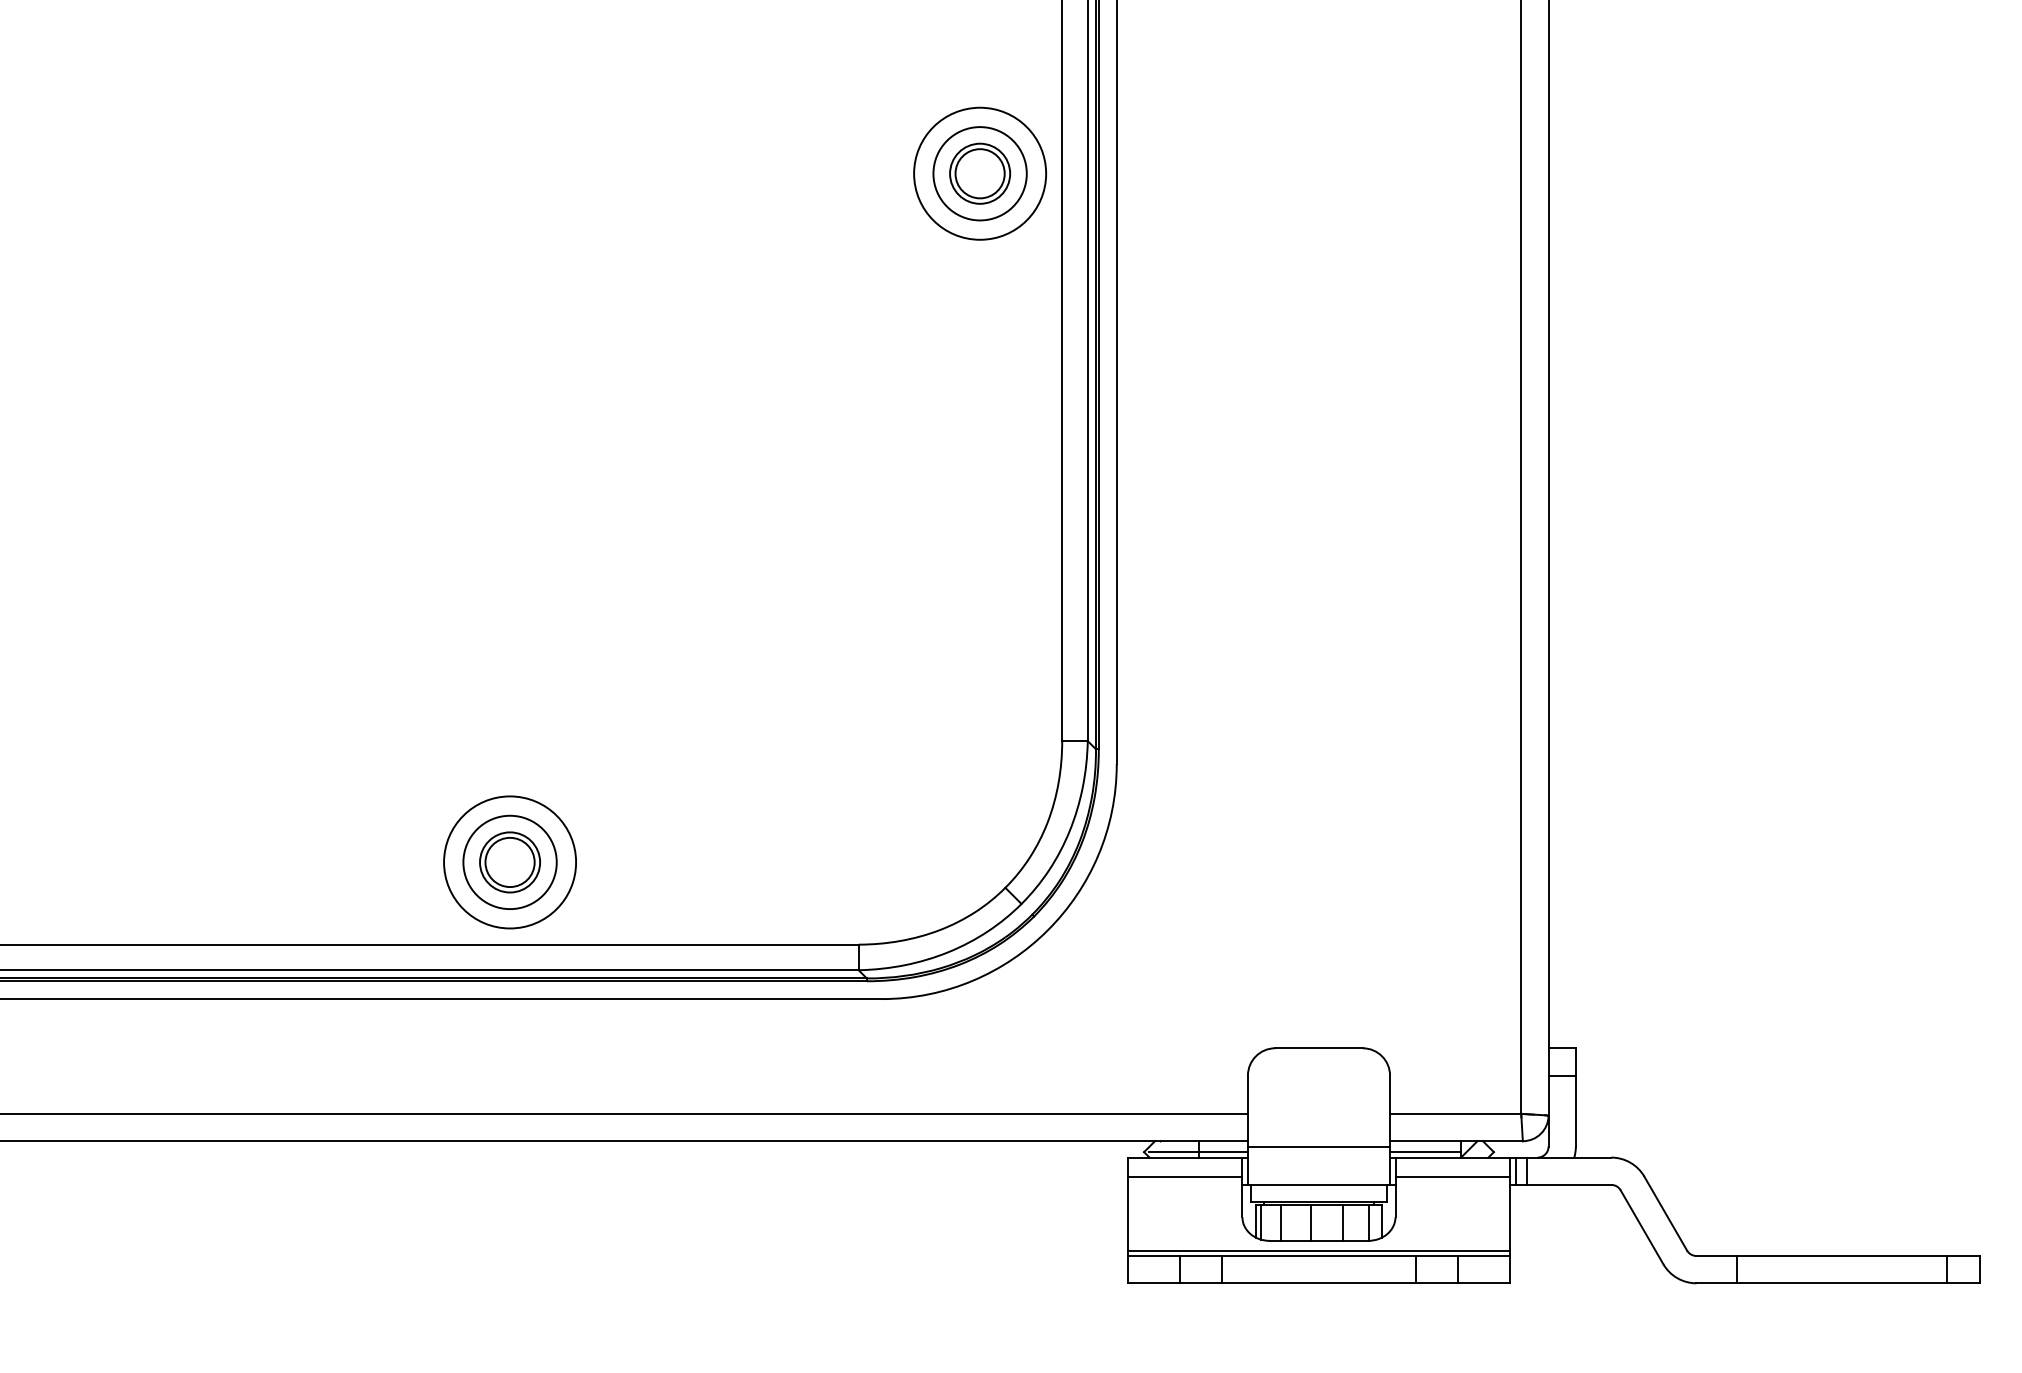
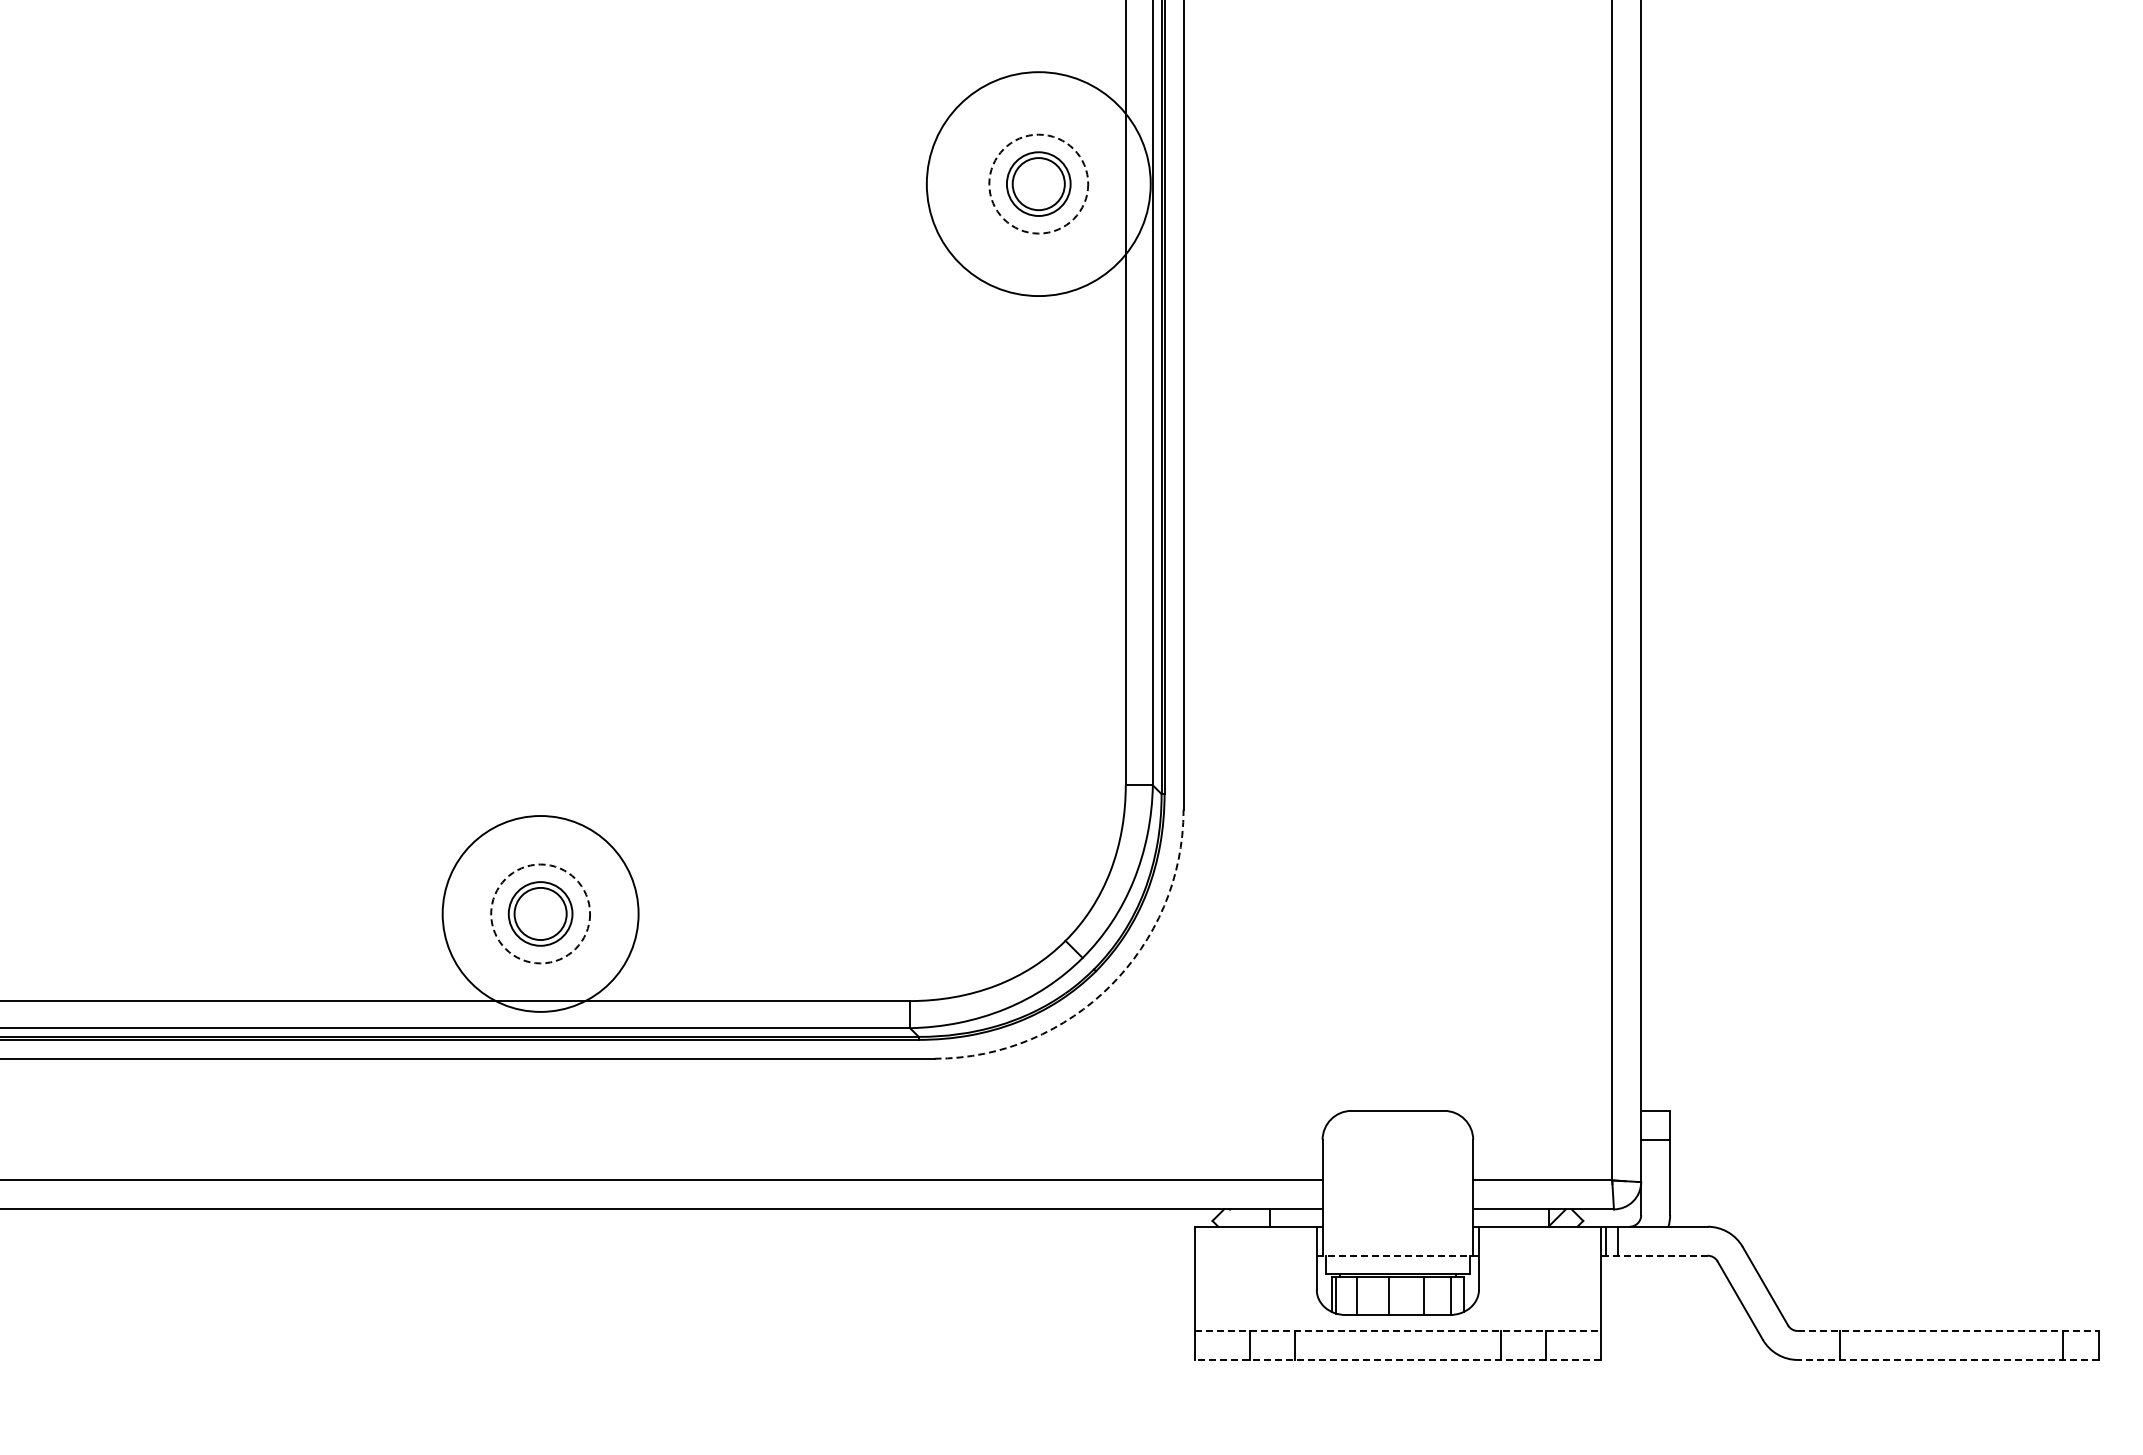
circle: (979, 173) -> (1038, 183), solid -> dashed
circle: (979, 174) -> (1038, 184), size x1.6
circle: (509, 862) -> (540, 913), size x1.4
circle: (509, 862) -> (540, 913), solid -> dashed
arc: (1047, 929) -> (1110, 985), solid -> dashed
line: (1318, 1146) -> (1397, 1215), removed
line: (1197, 1151) -> (1269, 1220), removed
line: (1425, 1151) -> (1510, 1220), removed
line: (1184, 1177) -> (1255, 1247), removed
line: (1452, 1177) -> (1539, 1247), removed
line: (1319, 1184) -> (1398, 1255), solid -> dashed
line: (1561, 1184) -> (1654, 1255), solid -> dashed
line: (1318, 1250) -> (1397, 1325), removed
line: (1318, 1256) -> (1397, 1331), solid -> dashed
line: (1838, 1256) -> (1948, 1331), solid -> dashed
line: (1318, 1282) -> (1397, 1359), solid -> dashed
line: (1837, 1282) -> (1947, 1359), solid -> dashed

